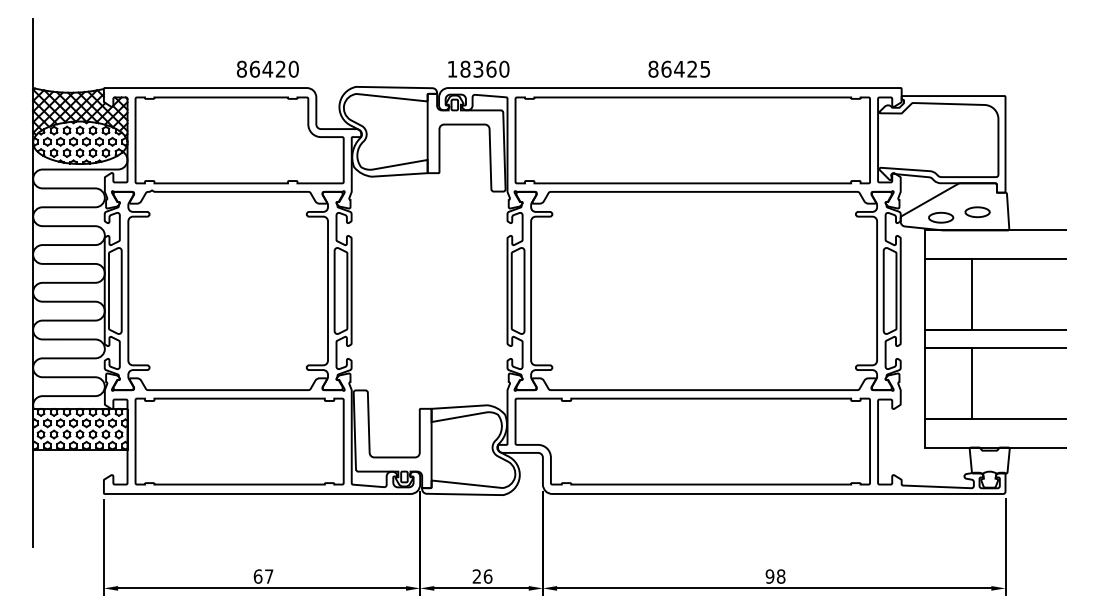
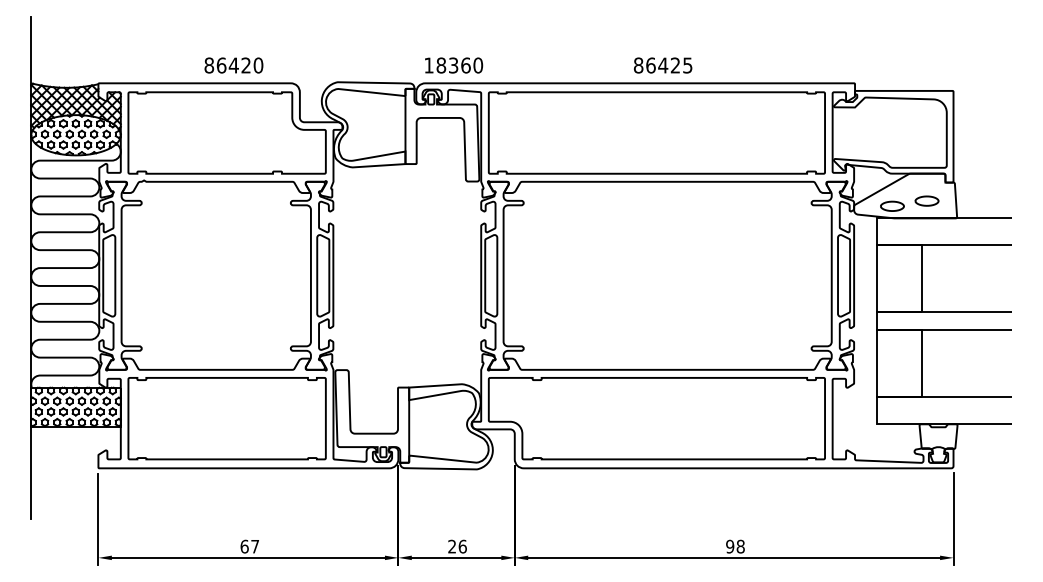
text: (267, 69) -> (233, 65), moved
text: (679, 69) -> (663, 65), moved

